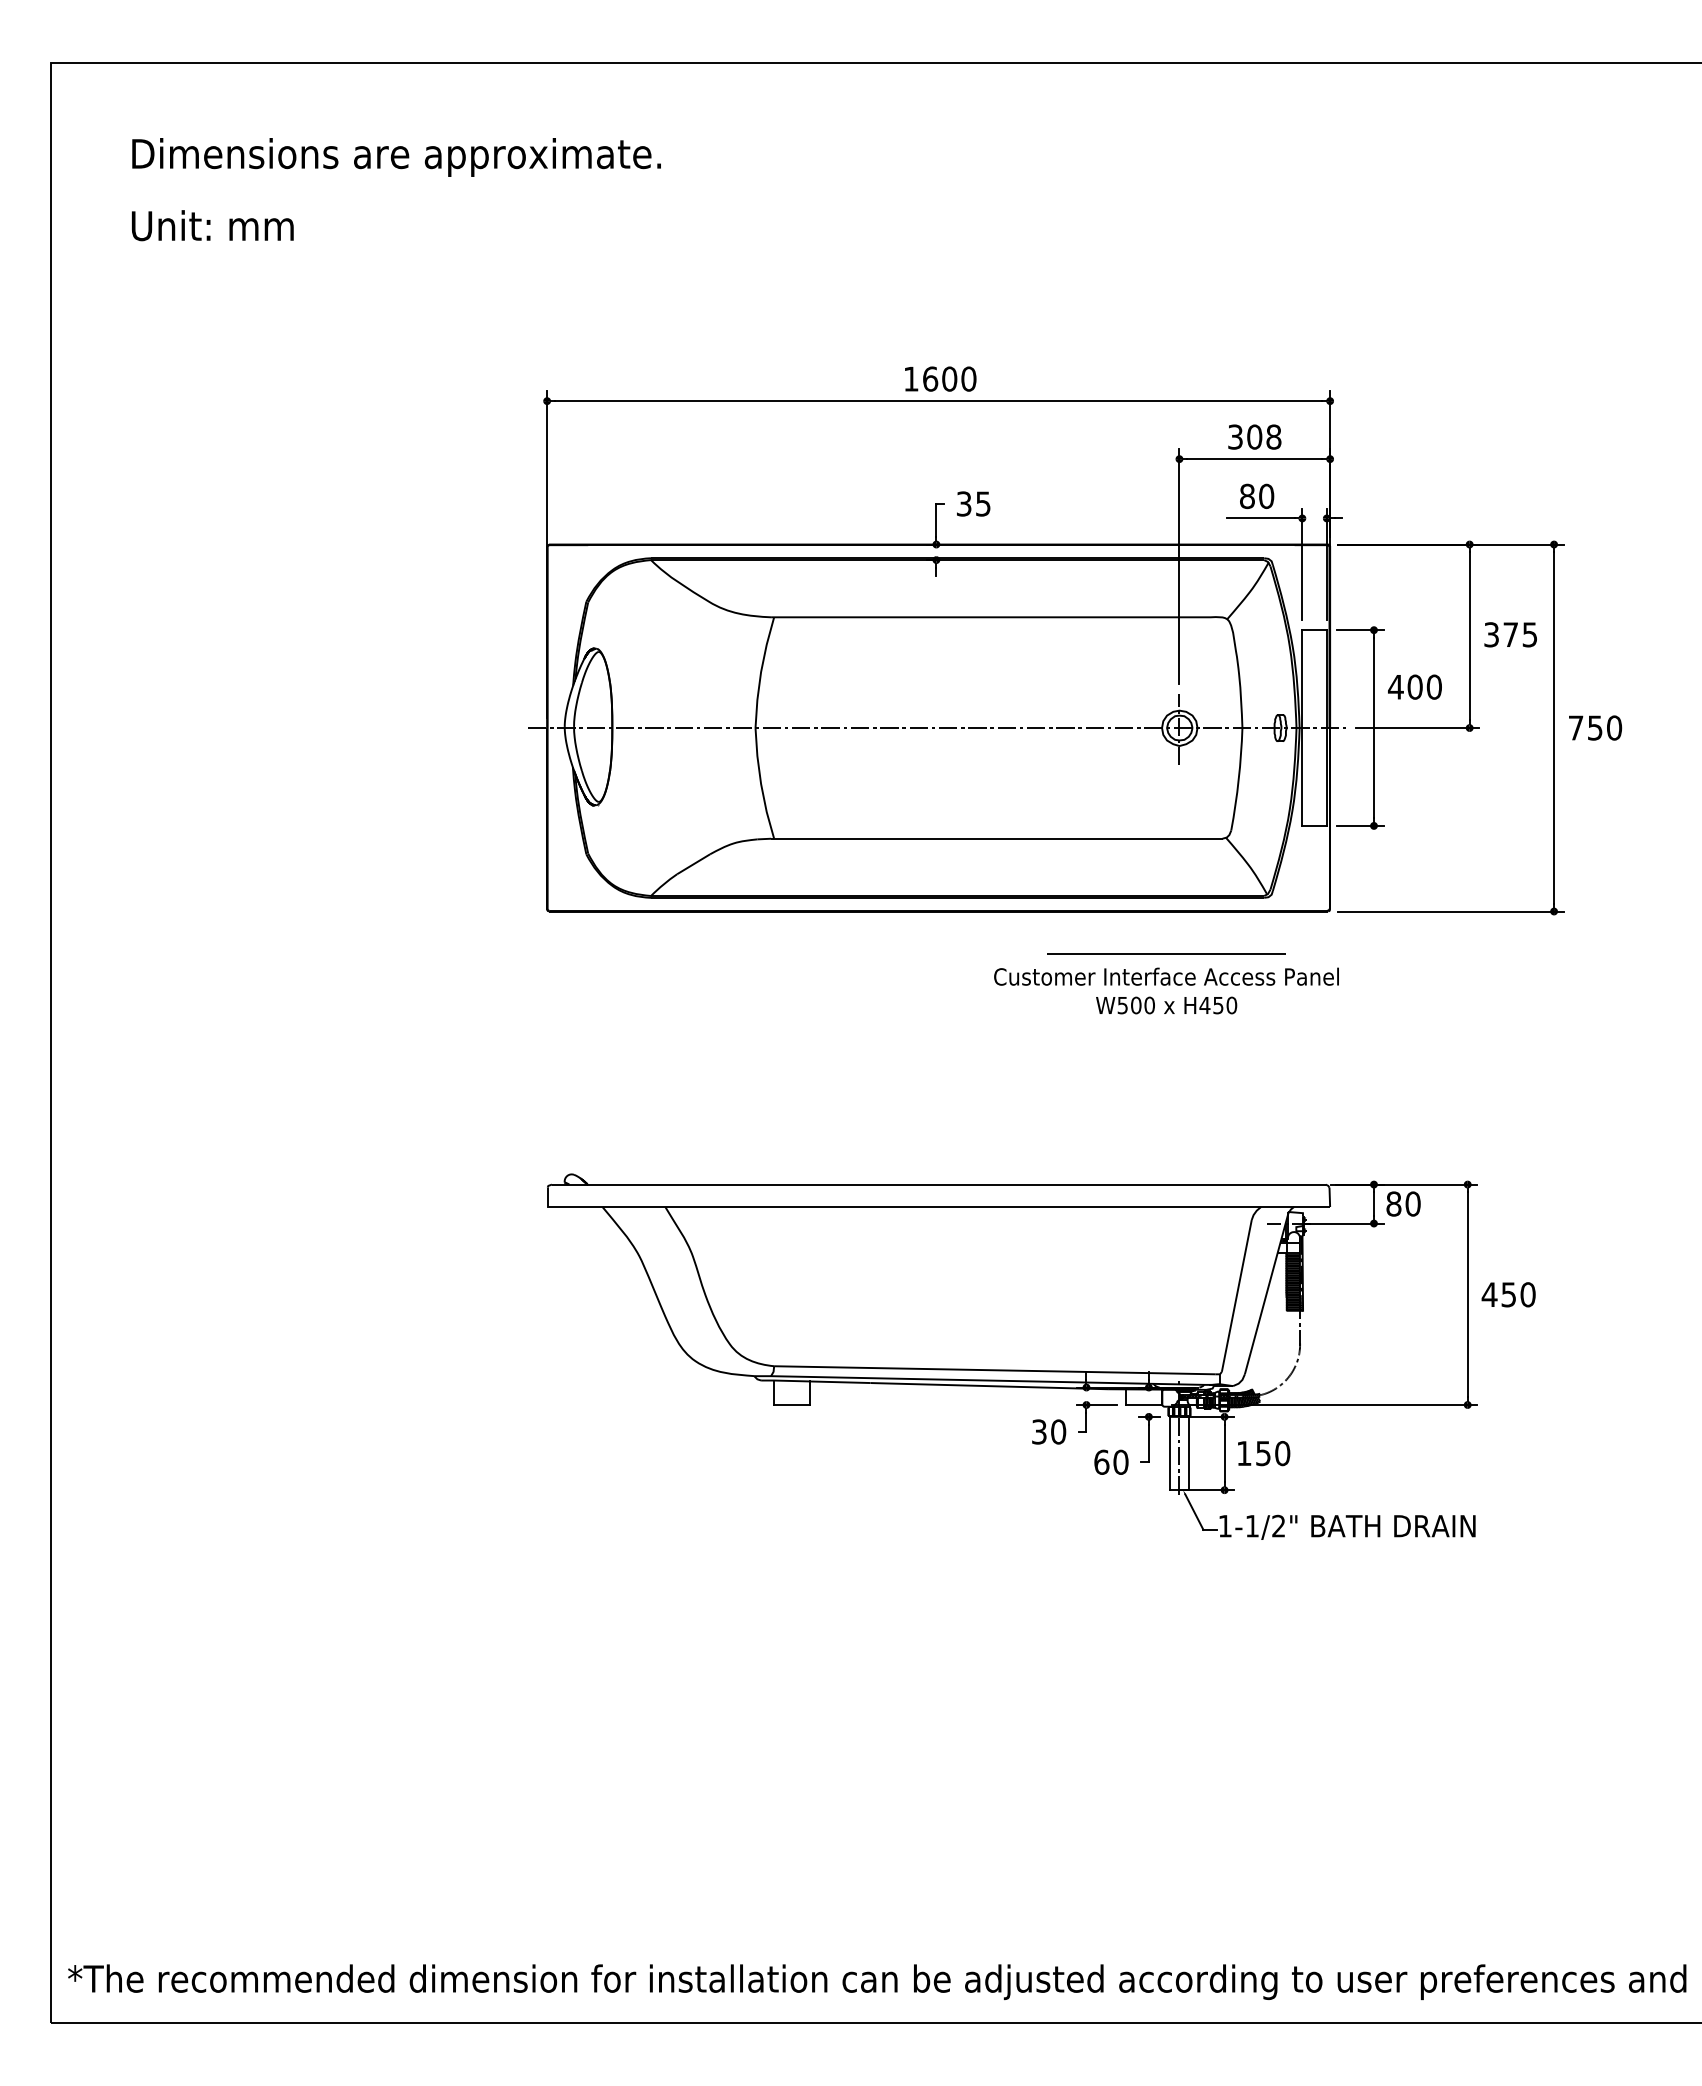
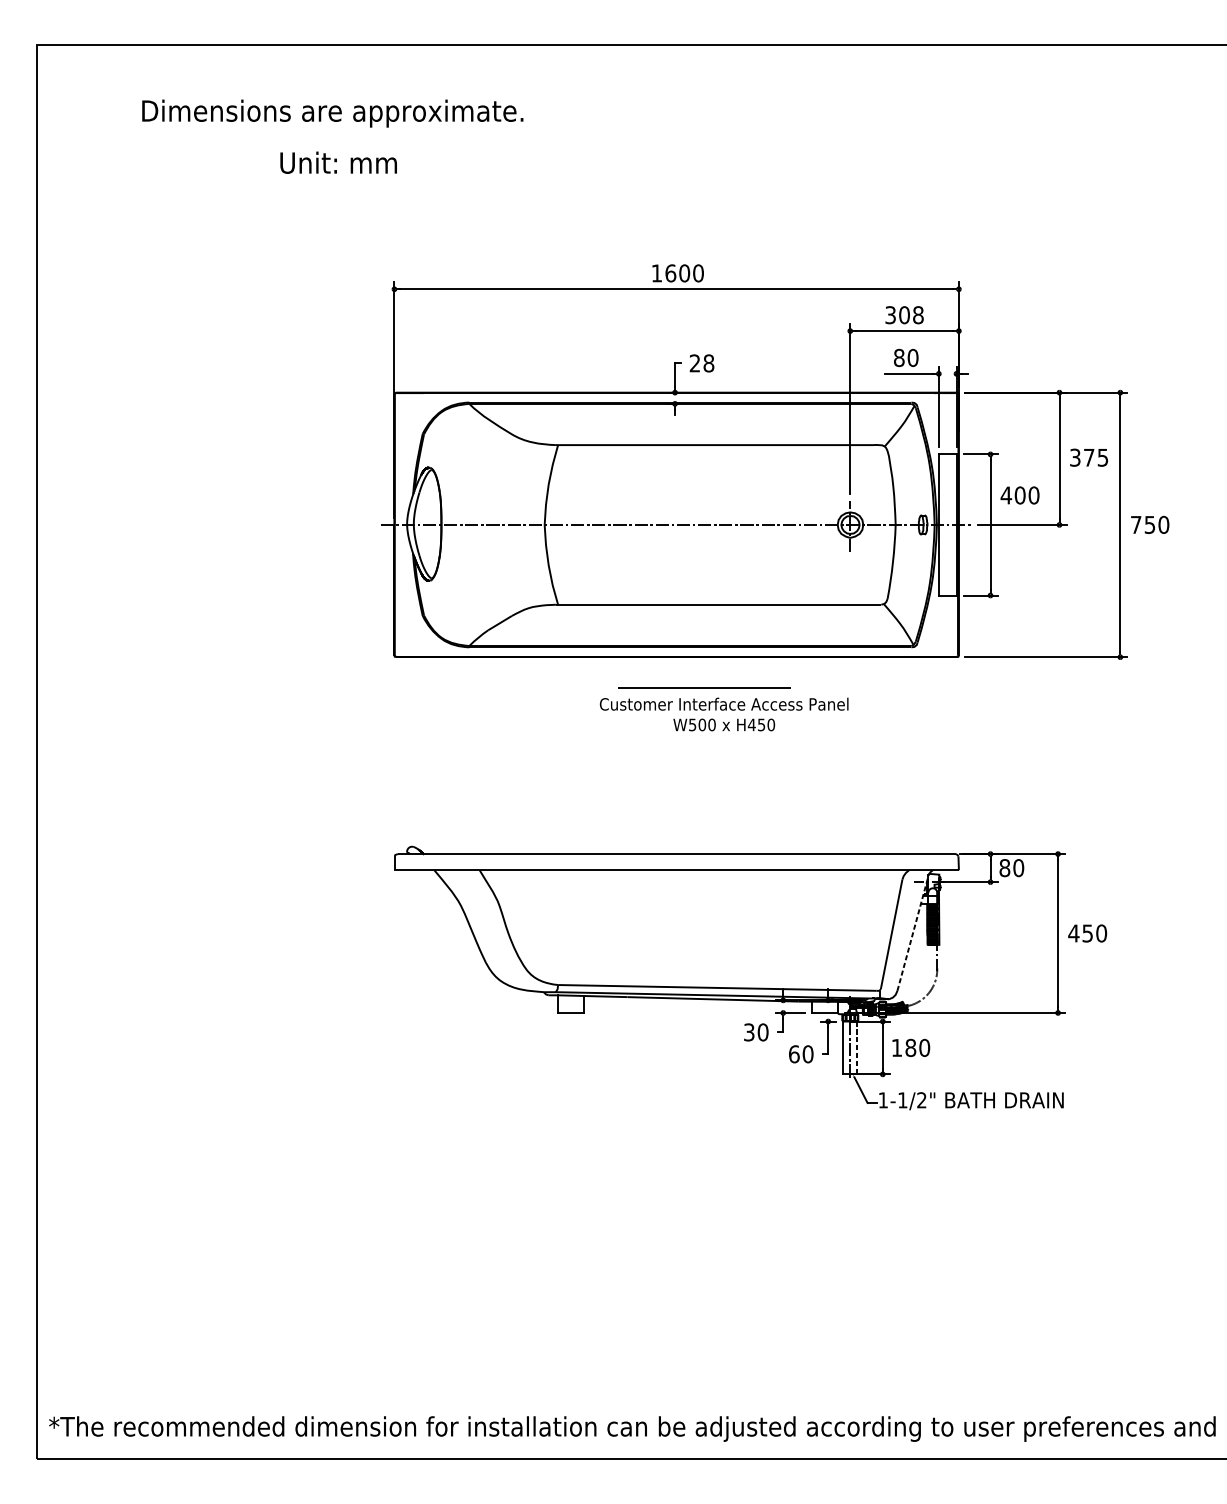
text: (396, 157) -> (332, 113), moved
text: (212, 225) -> (338, 162), moved
text: (973, 503) -> (701, 363), 35 -> 28
line: (1166, 953) -> (704, 687), moved
text: (1166, 990) -> (724, 714), moved
line: (1266, 1293) -> (913, 932), solid -> dashed
line: (1188, 1453) -> (856, 1047), solid -> dashed
text: (1263, 1453) -> (910, 1047), 150 -> 180

